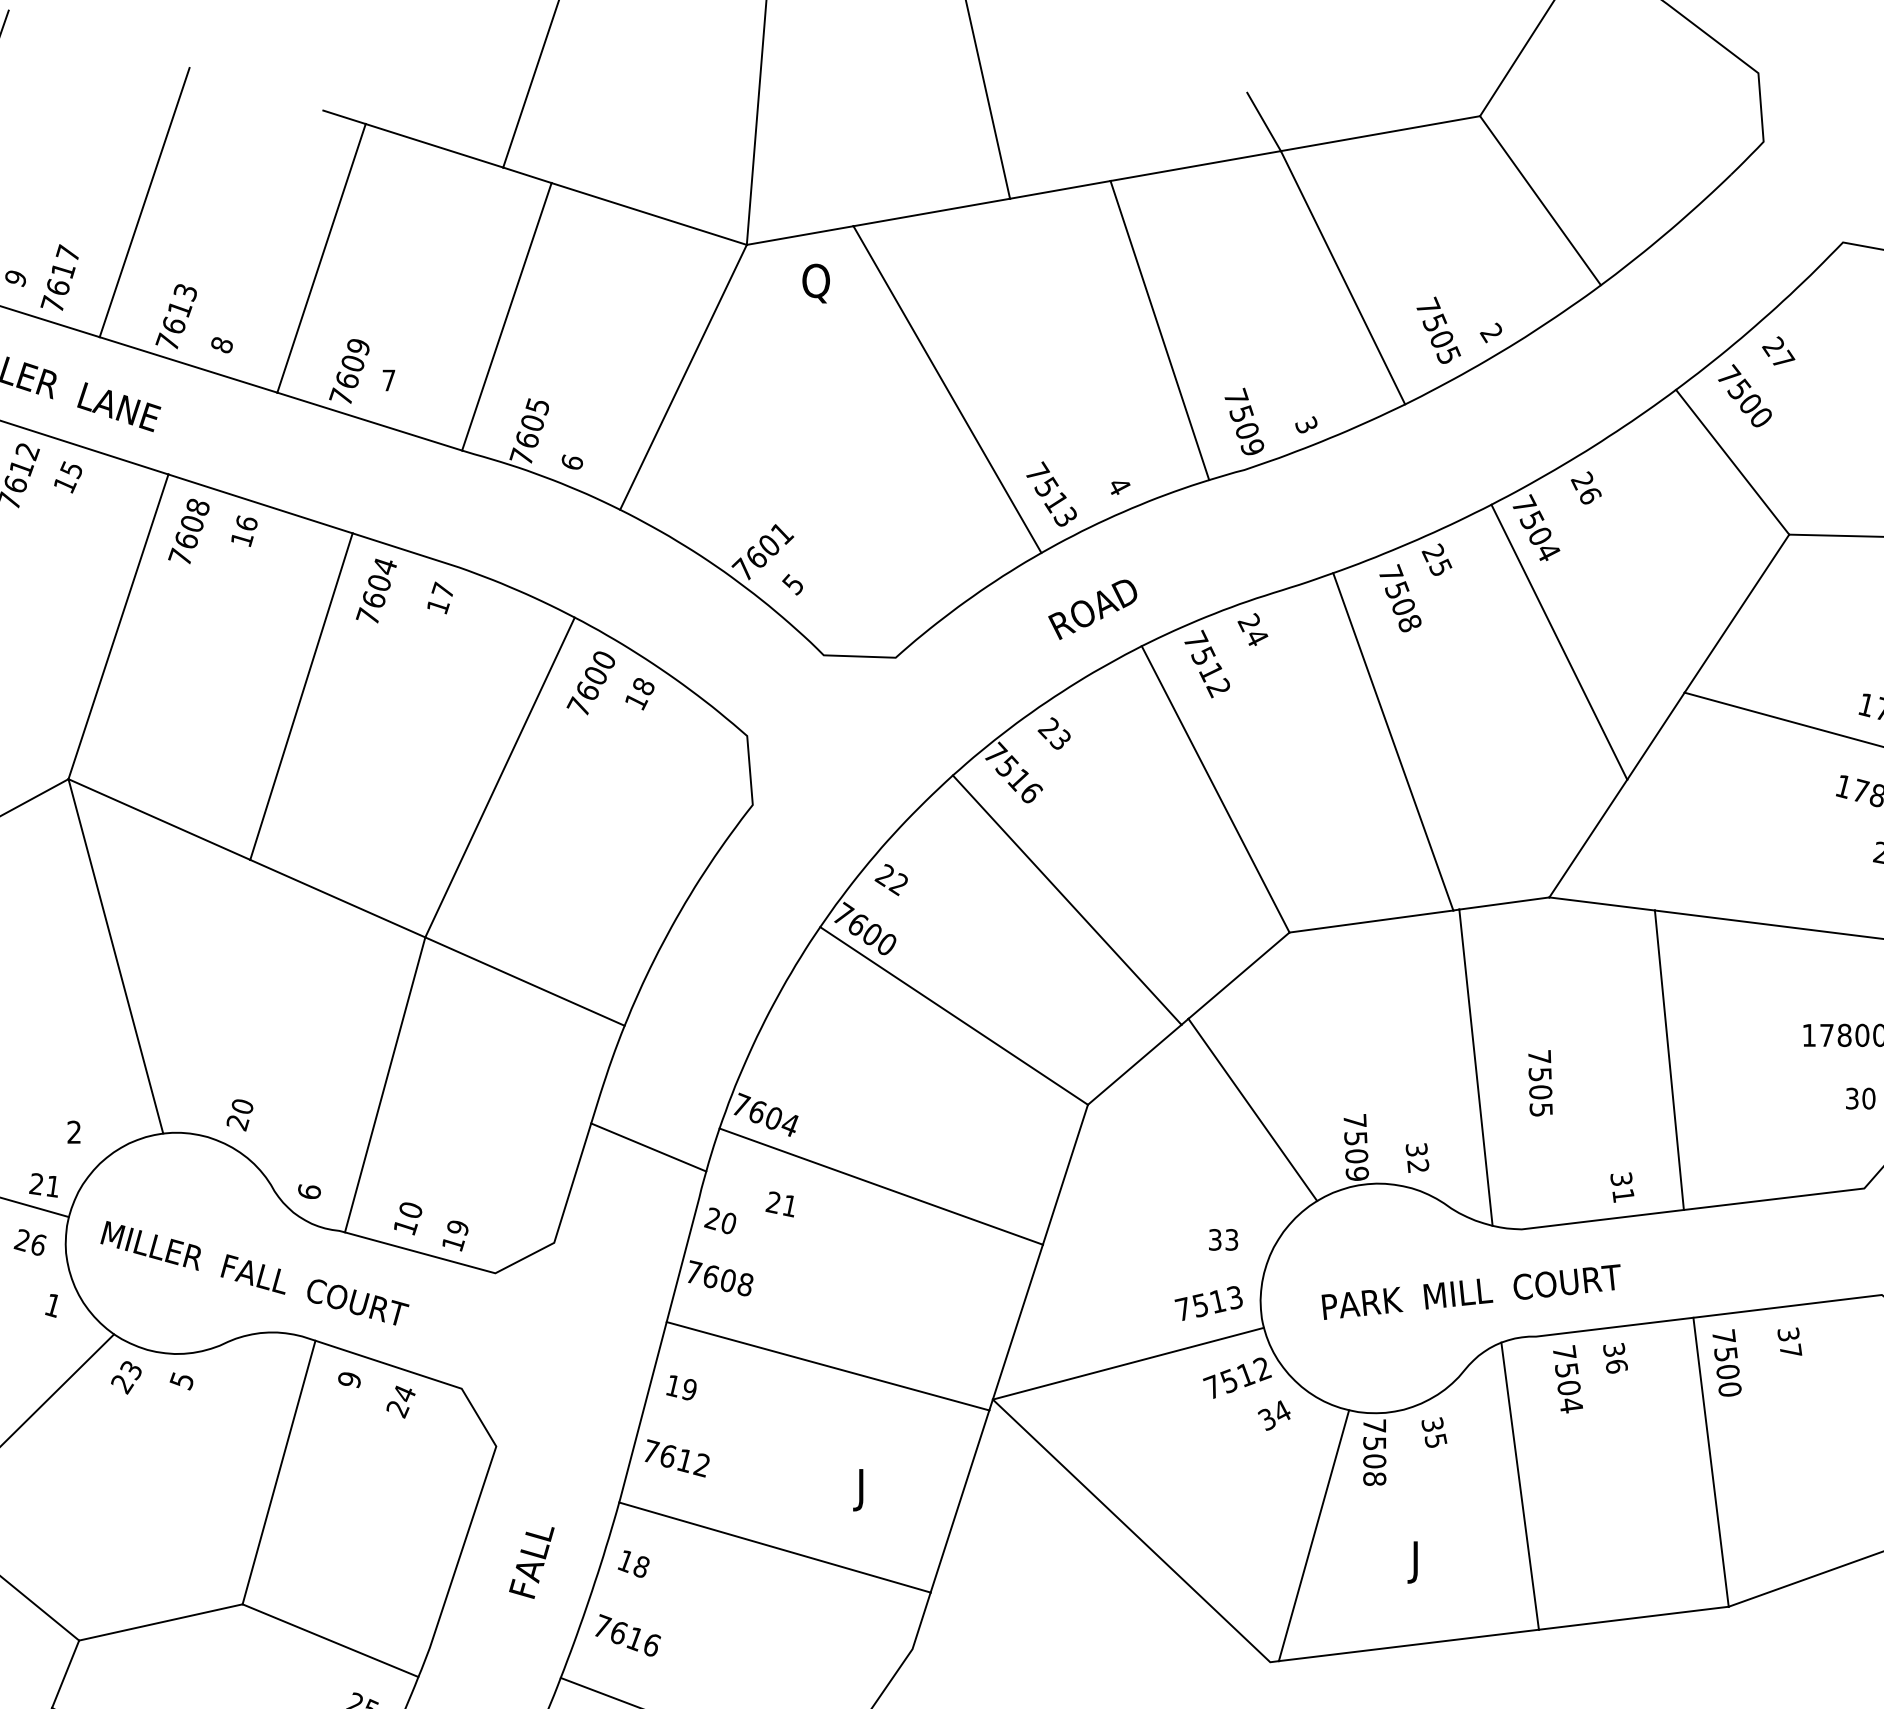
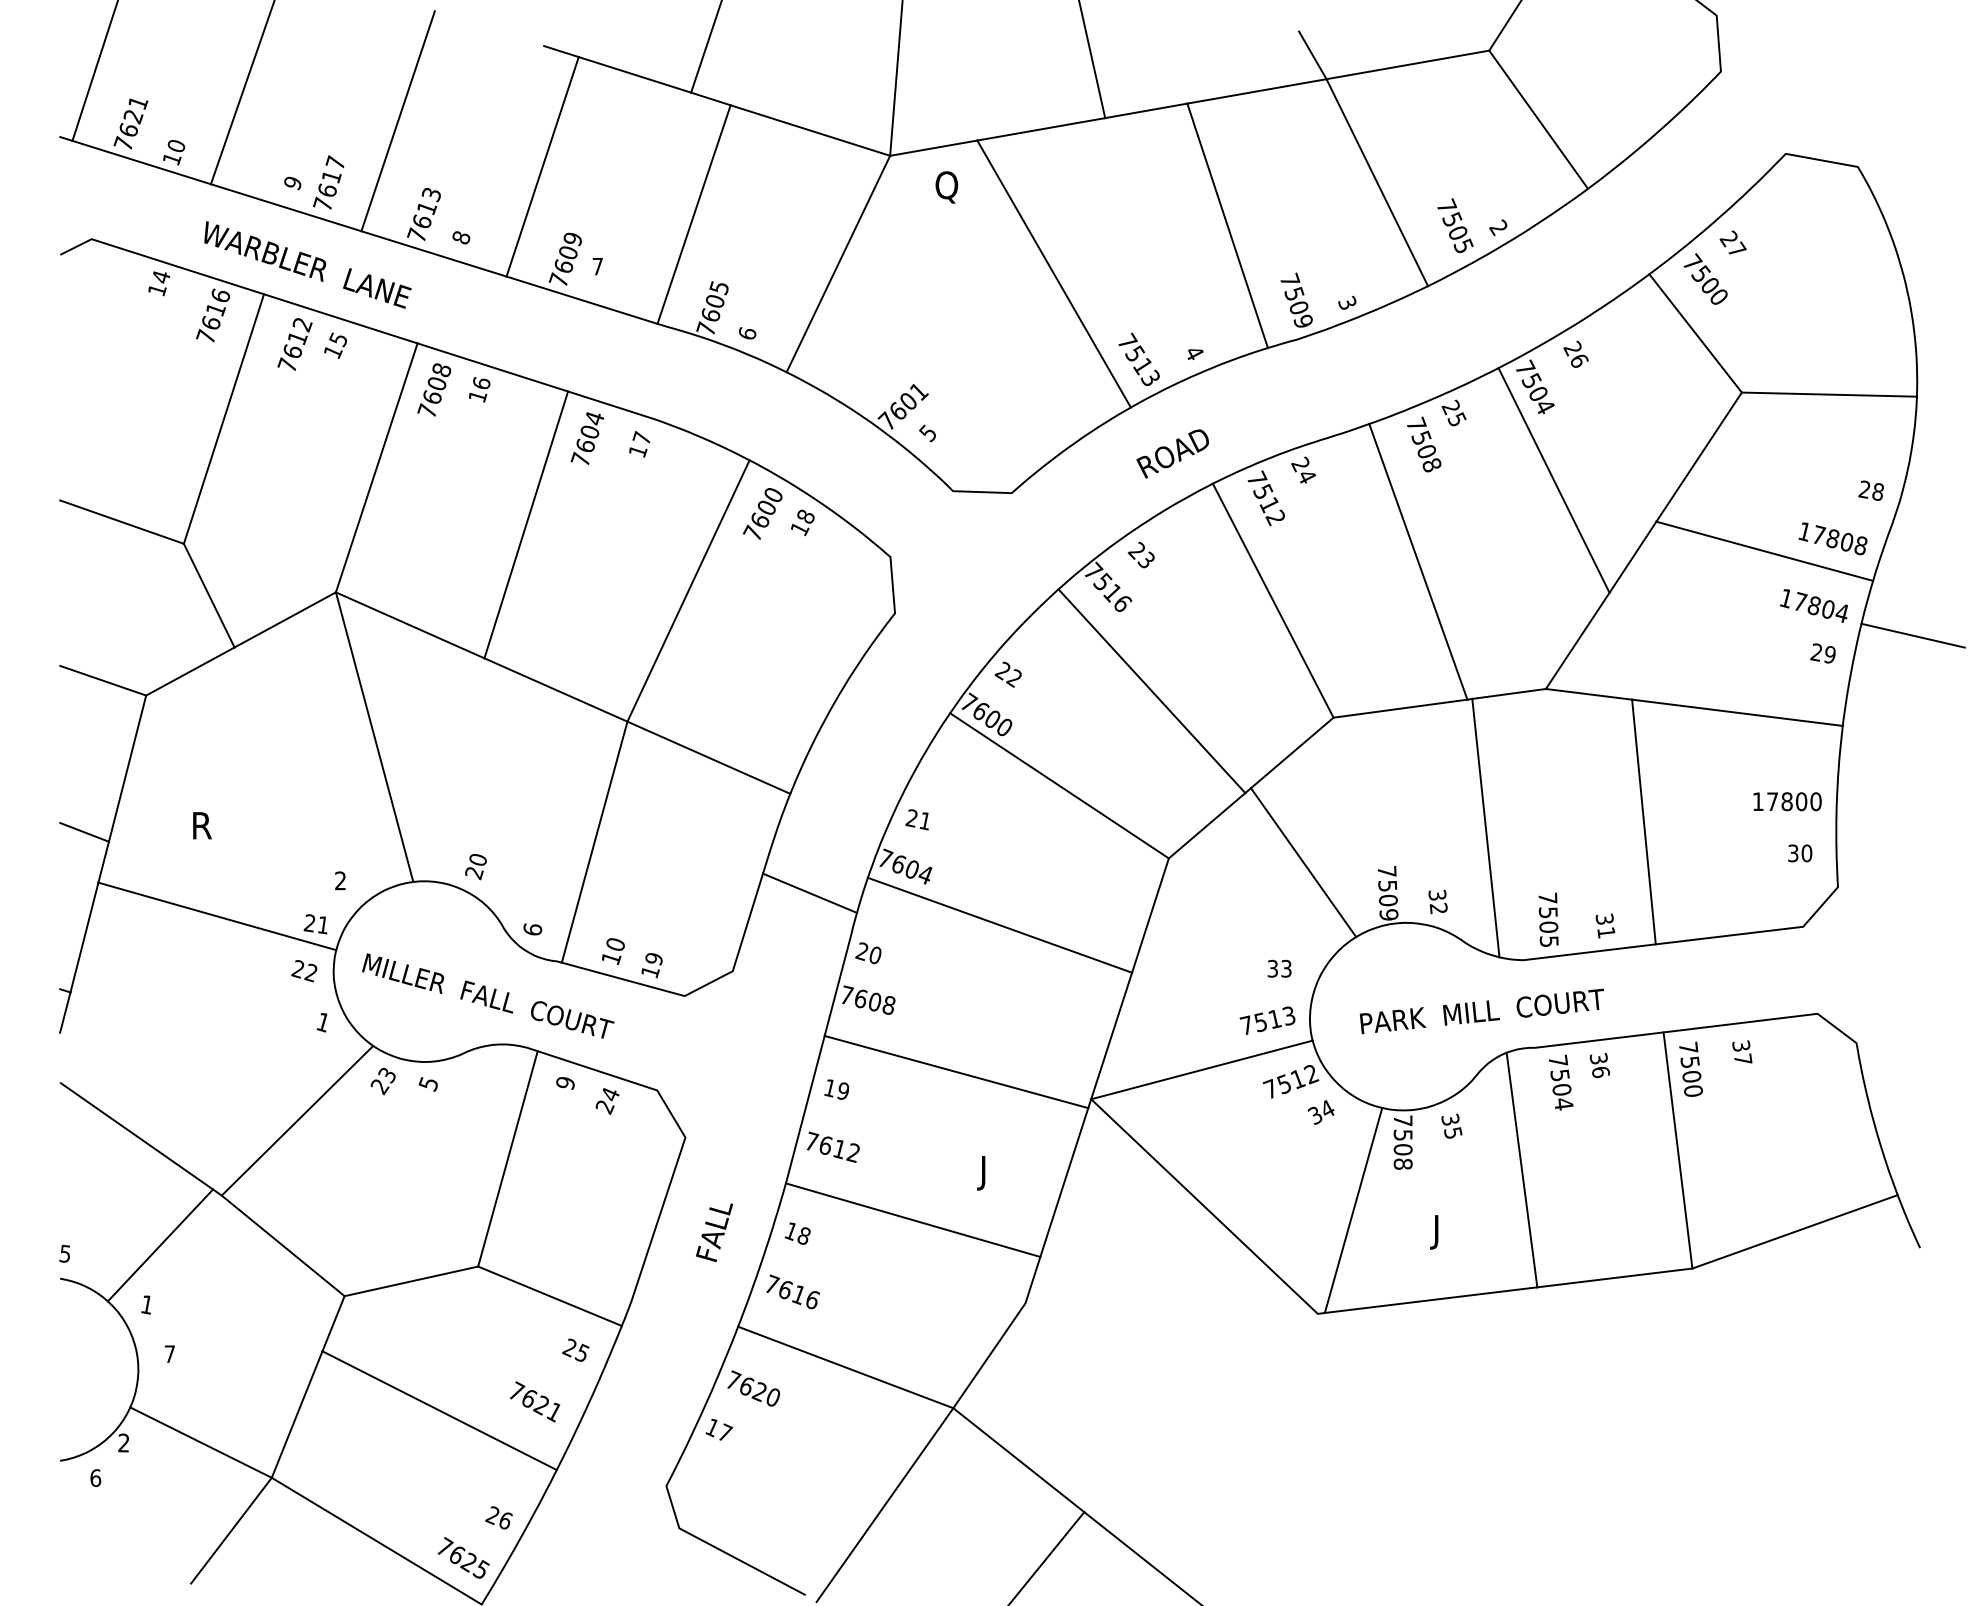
text: (1540, 1082) -> (1548, 919), moved
text: (779, 1204) -> (916, 819), moved
text: (37, 1244) -> (310, 972), 26 -> 22

